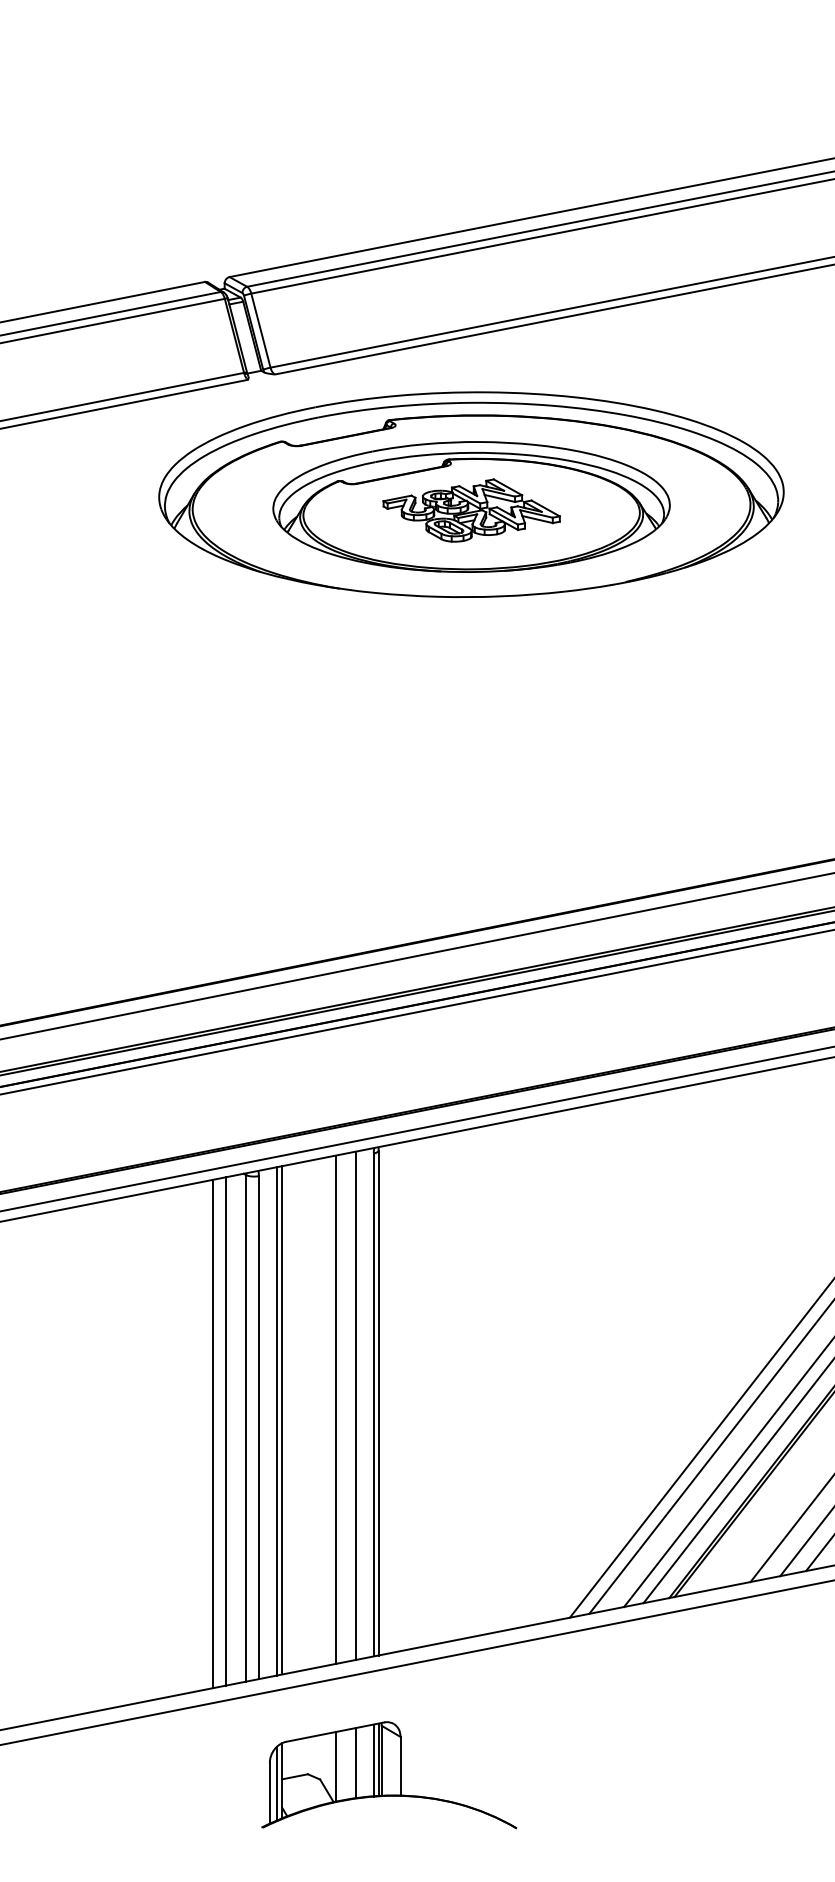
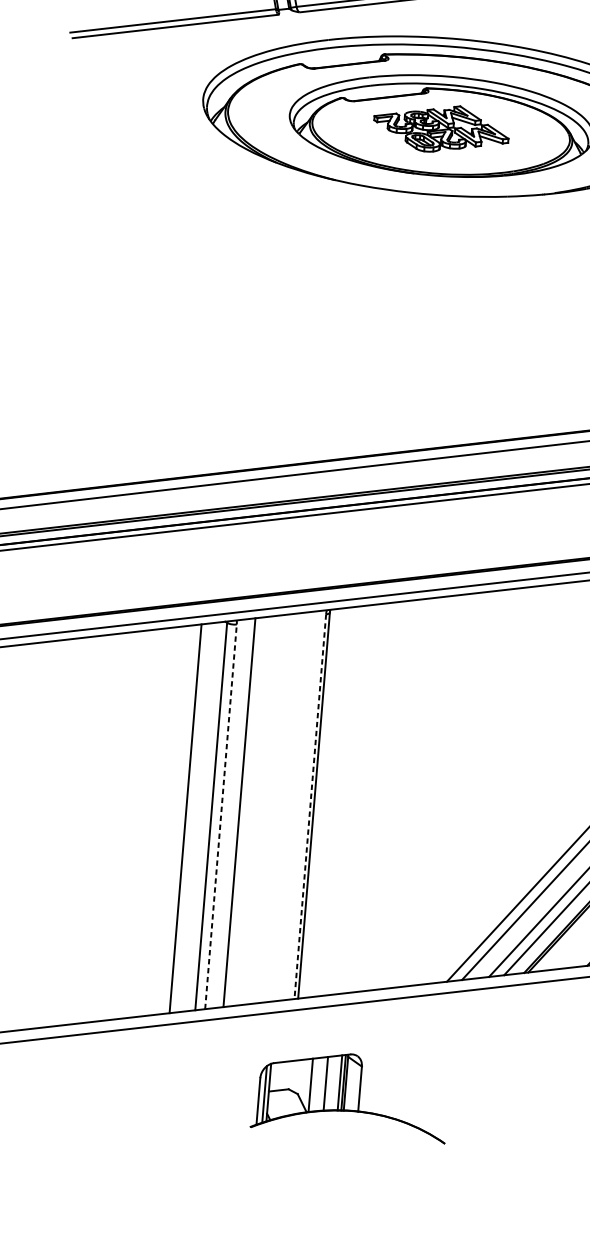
line: (355, 1405) -> (296, 805), removed
line: (373, 1405) -> (310, 807), solid -> dashed
line: (336, 1409) -> (281, 807), removed
line: (277, 1421) -> (235, 813), removed
line: (258, 1427) -> (220, 816), solid -> dashed
line: (225, 1431) -> (195, 817), removed
part: (389, 1775) -> (351, 1095), moved

